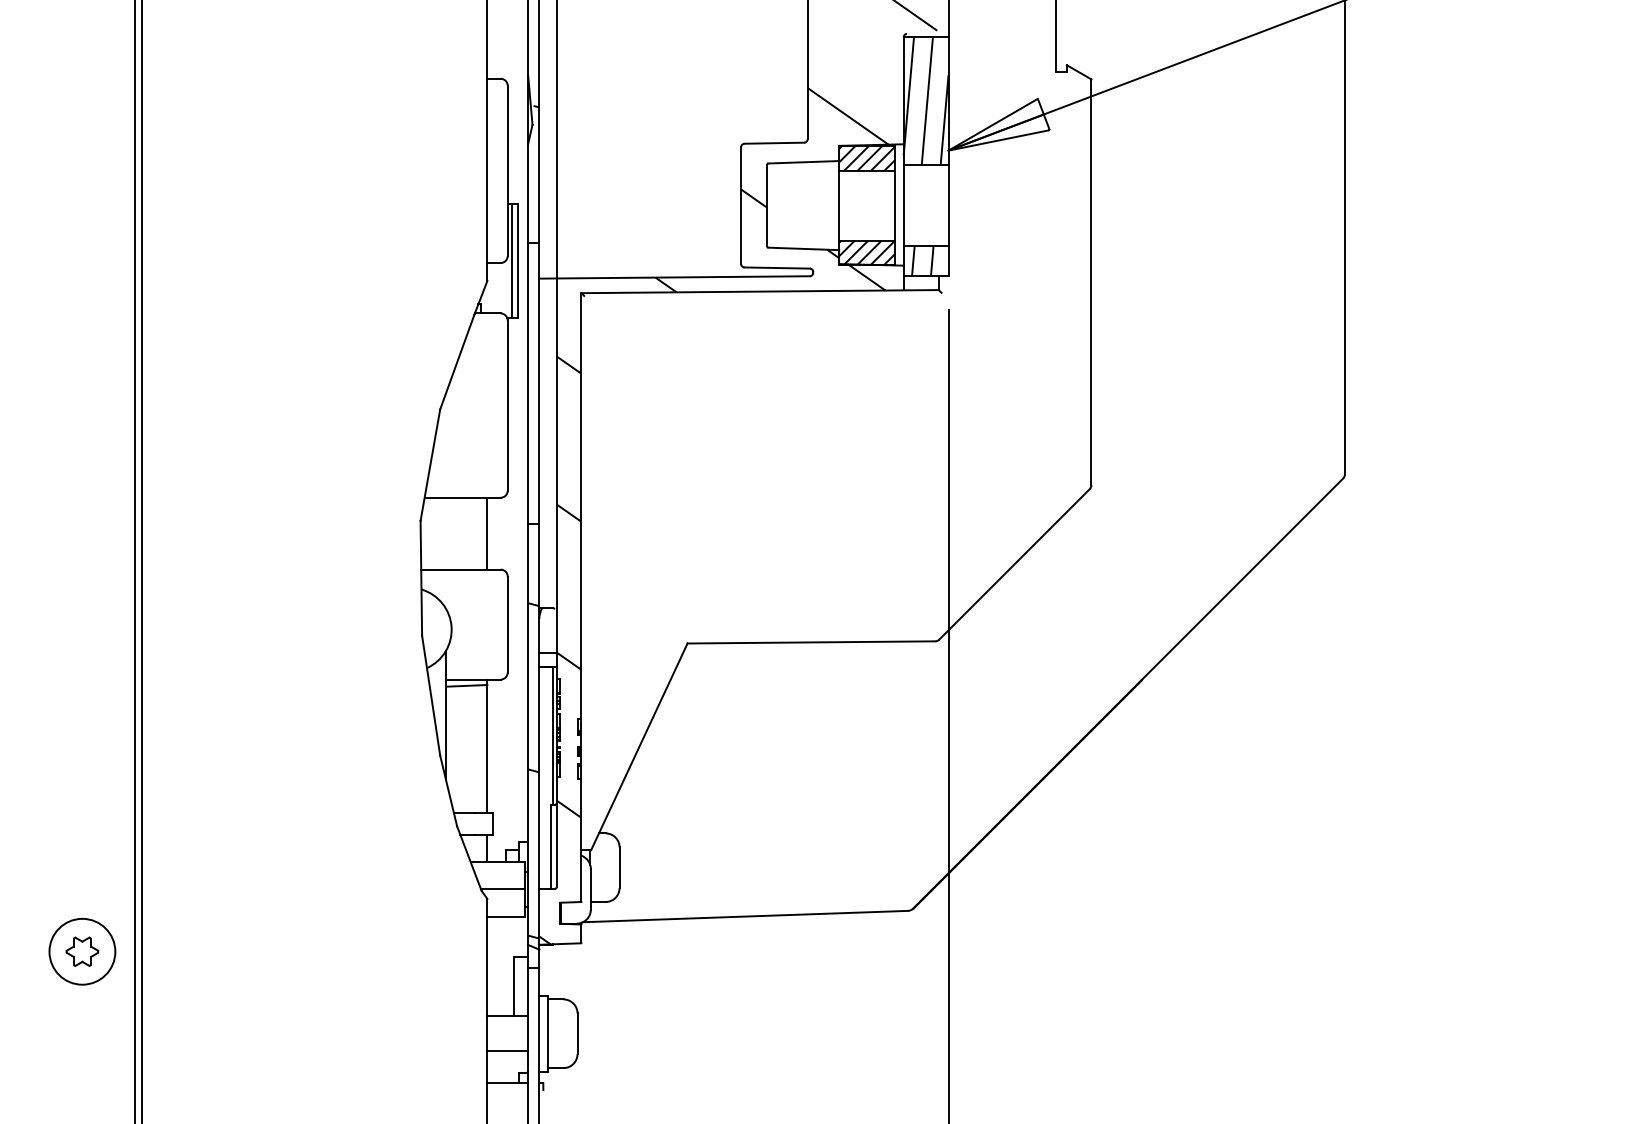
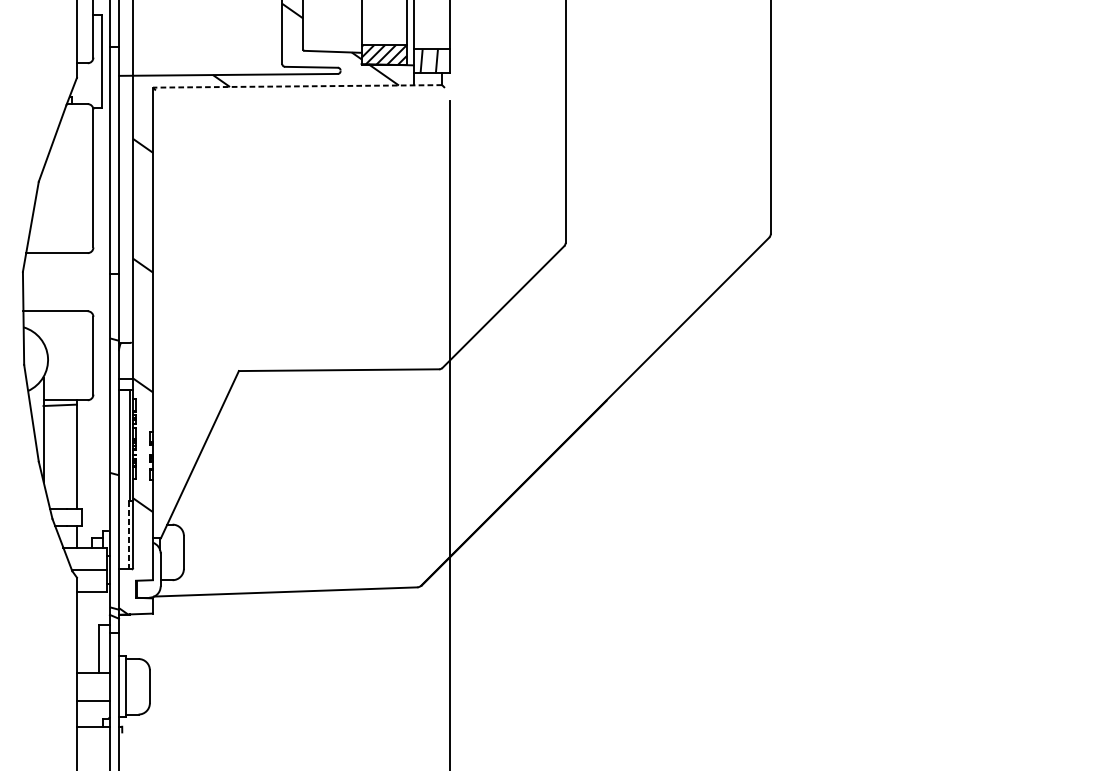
line: (512, 260) -> (97, 61), removed
line: (760, 291) -> (297, 86), solid -> dashed
line: (487, 533) -> (77, 282), removed
line: (551, 846) -> (128, 535), solid -> dashed

